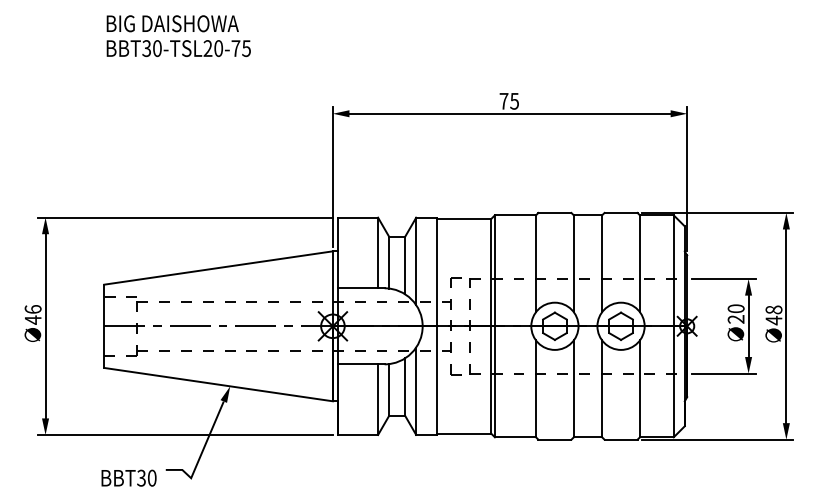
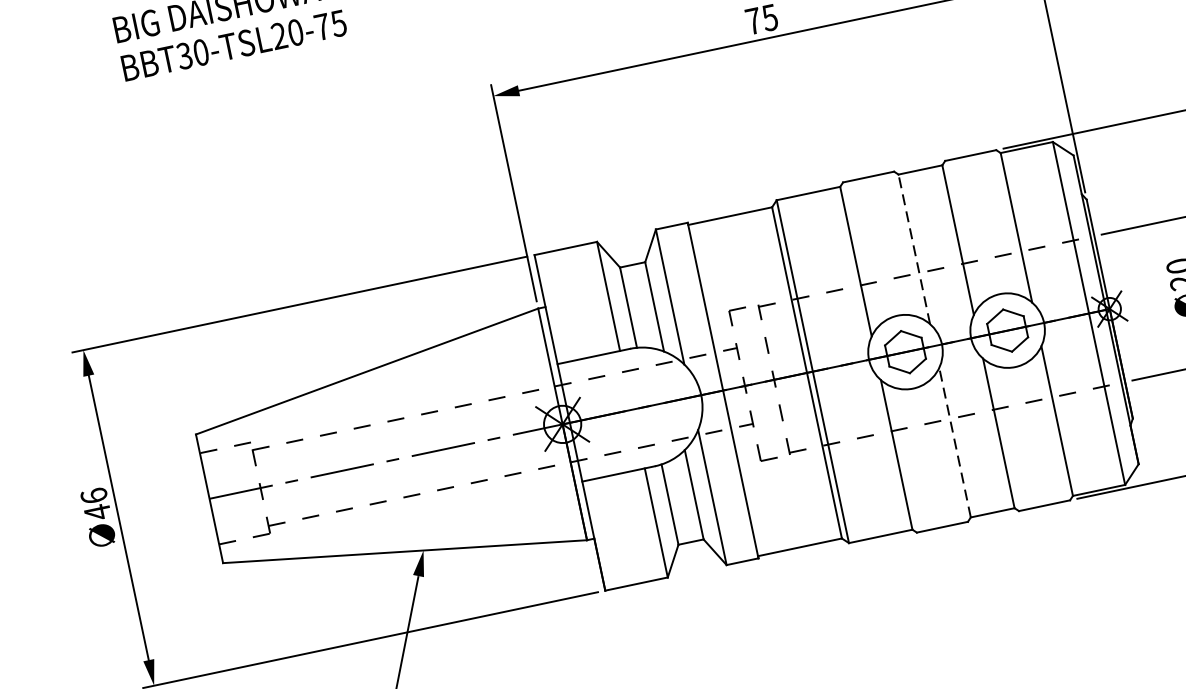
line: (573, 263) -> (913, 249), solid -> dashed
line: (573, 388) -> (954, 442), solid -> dashed

